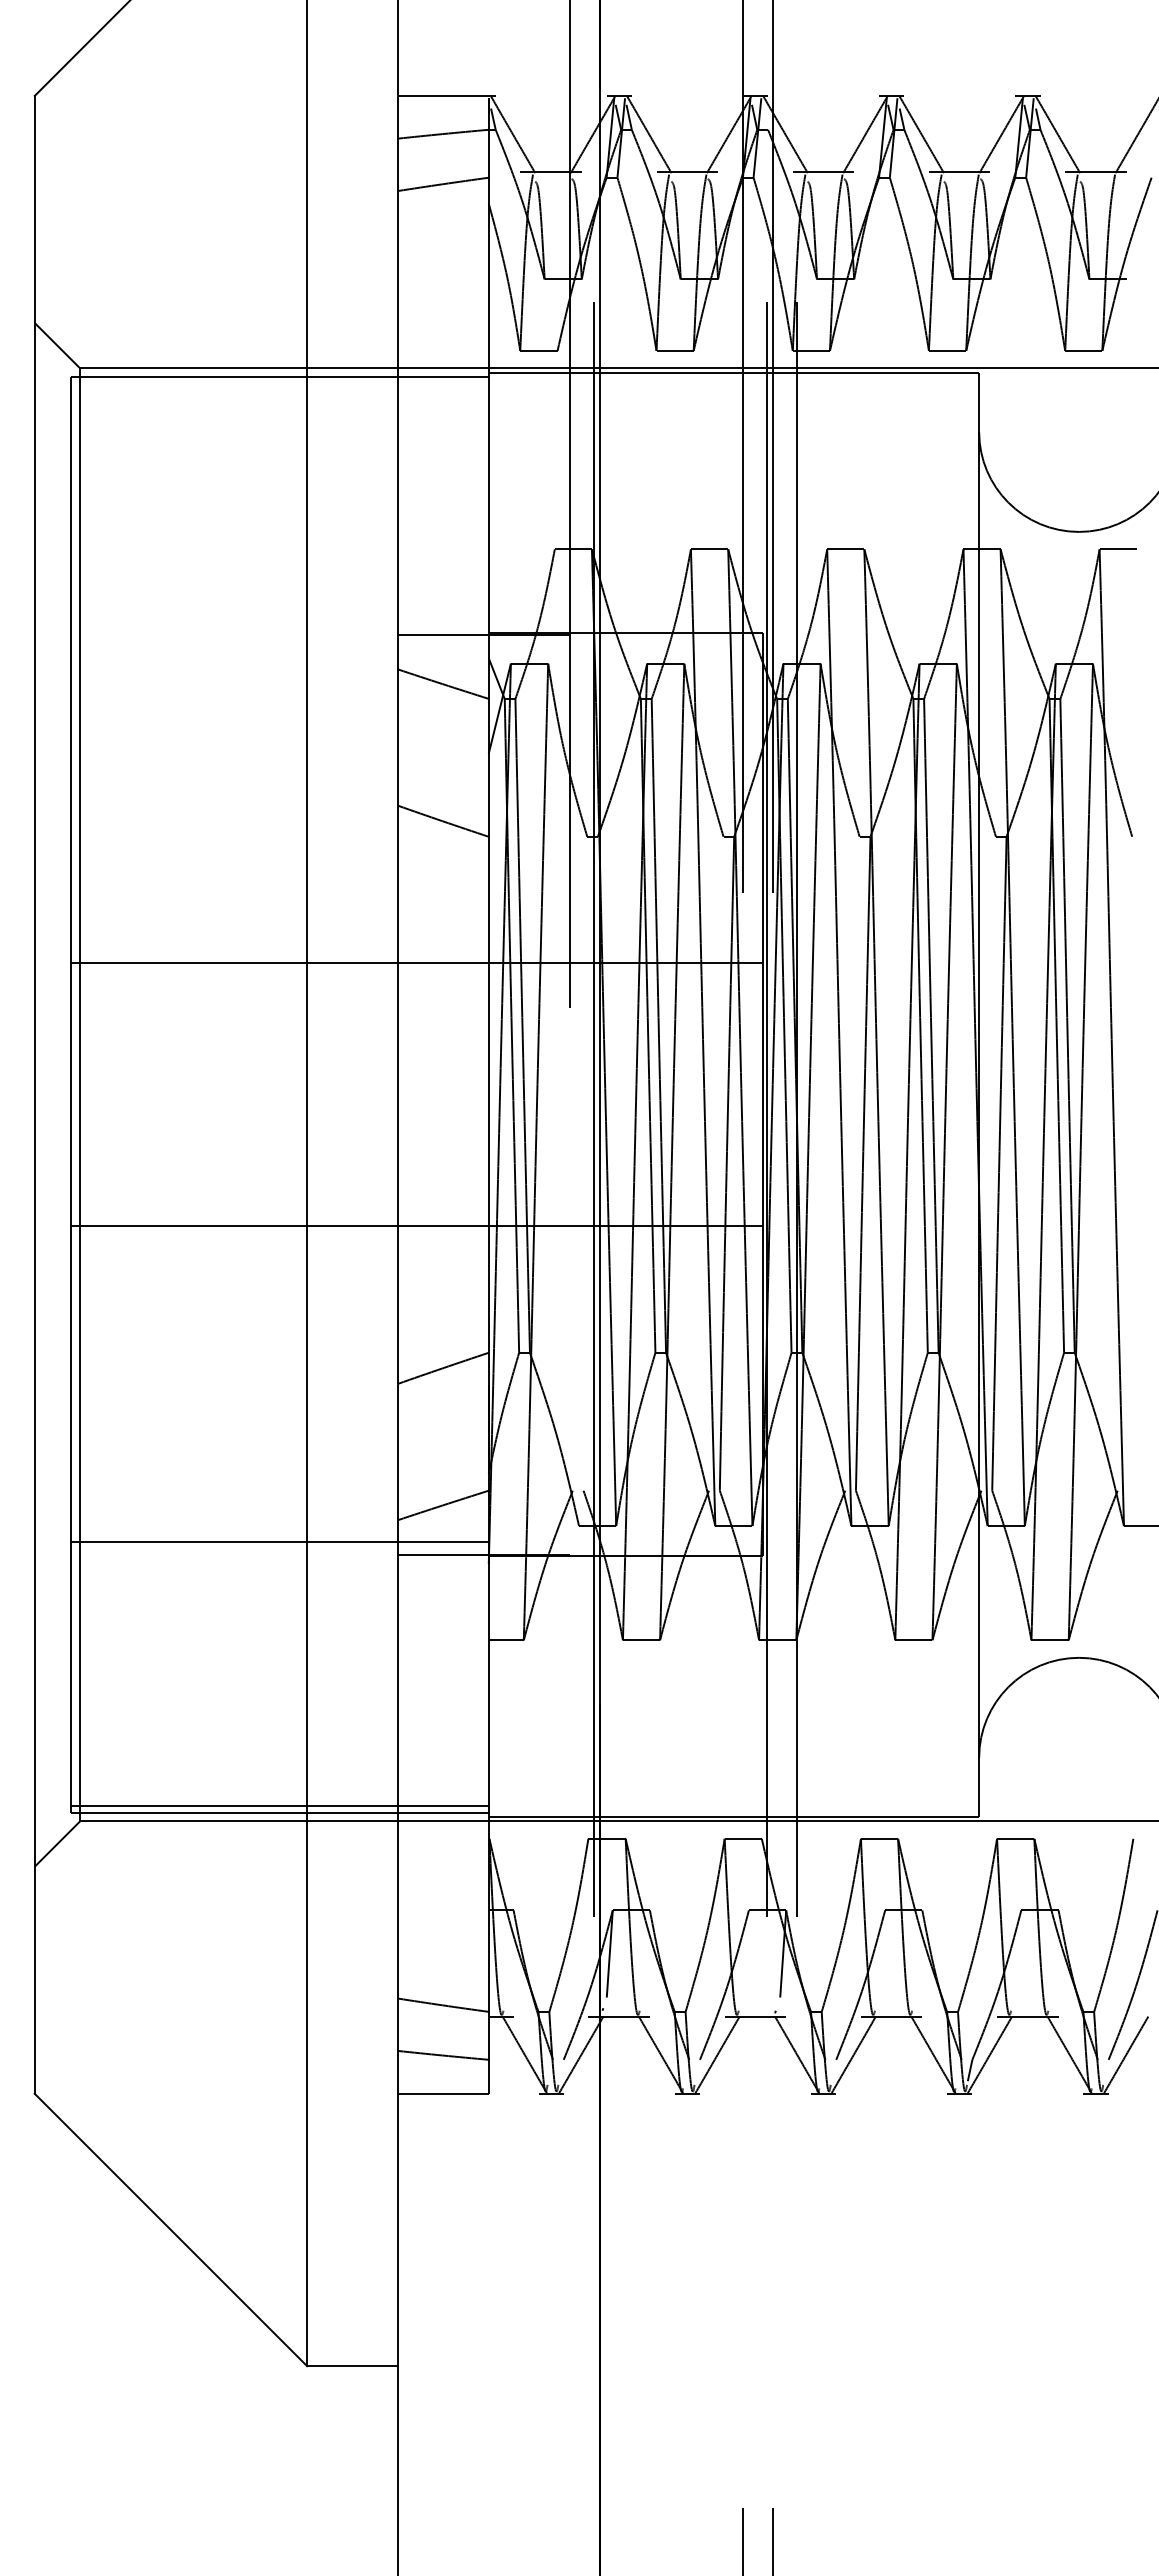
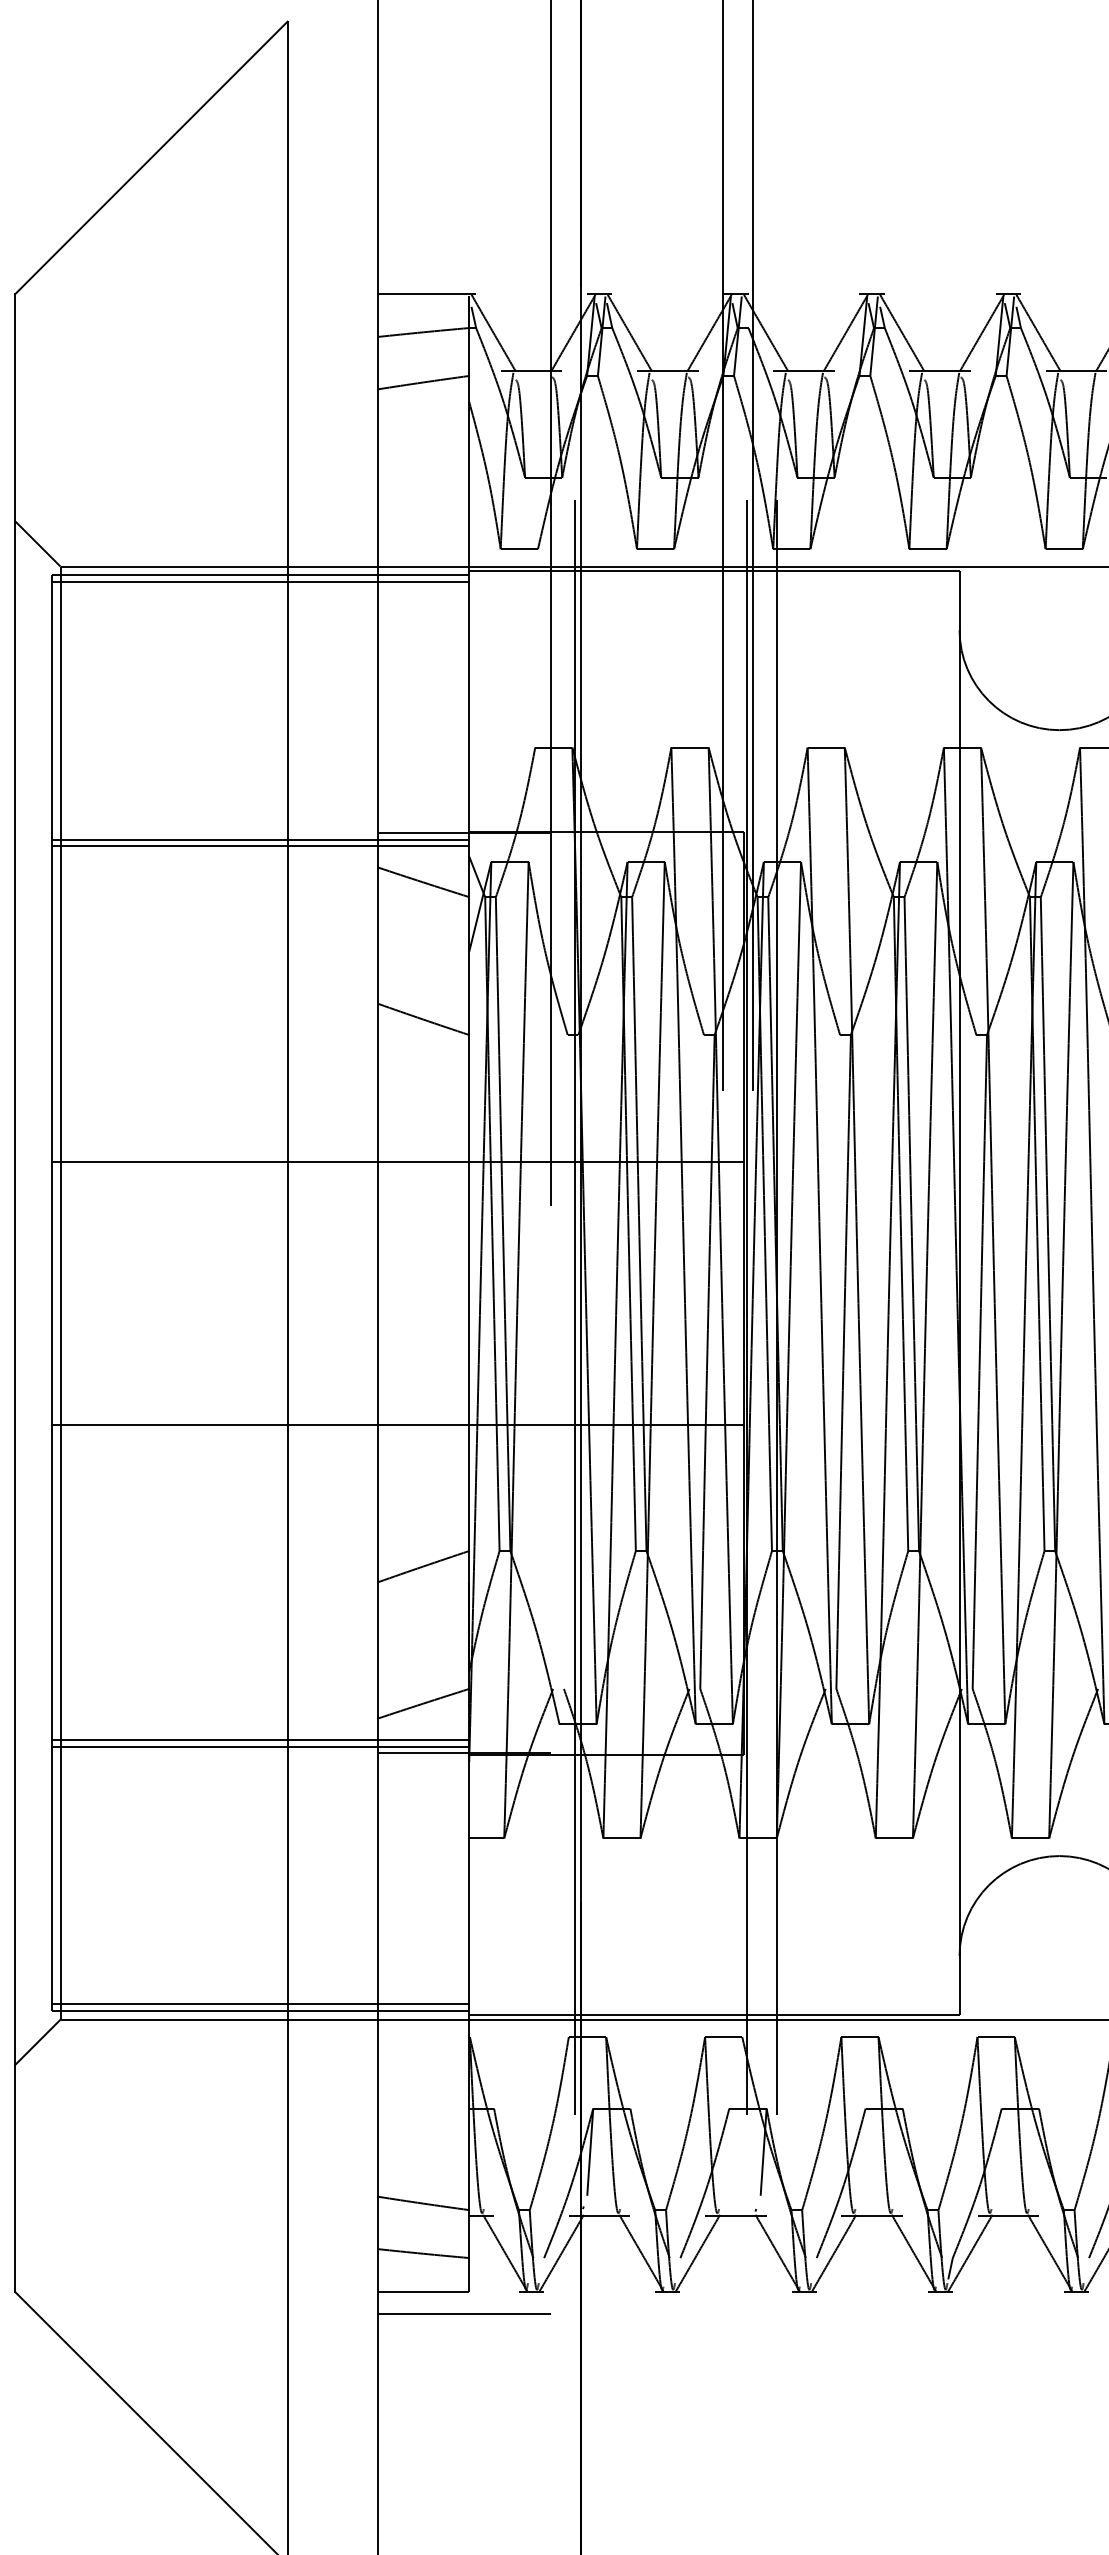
line: (279, 383) -> (259, 581), added
line: (279, 641) -> (259, 839), added
line: (279, 648) -> (259, 846), added
line: (279, 1548) -> (259, 1746), added
line: (484, 2115) -> (464, 2313), added

